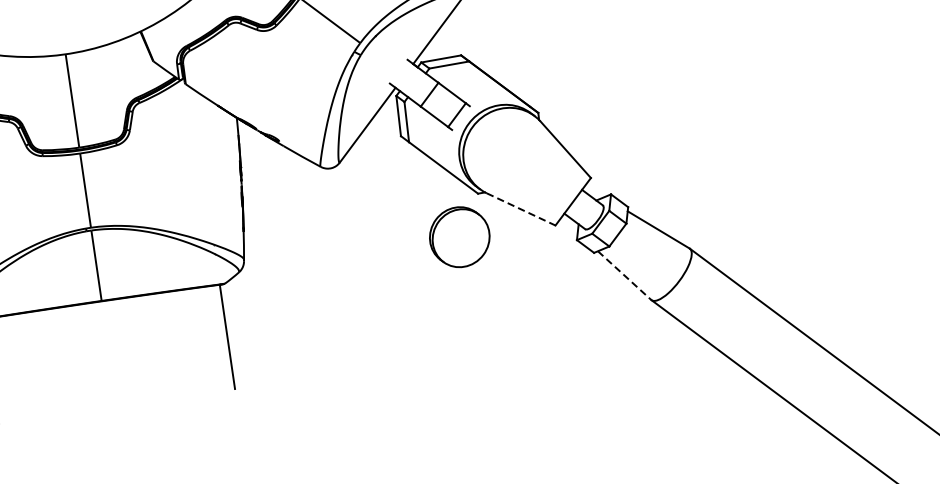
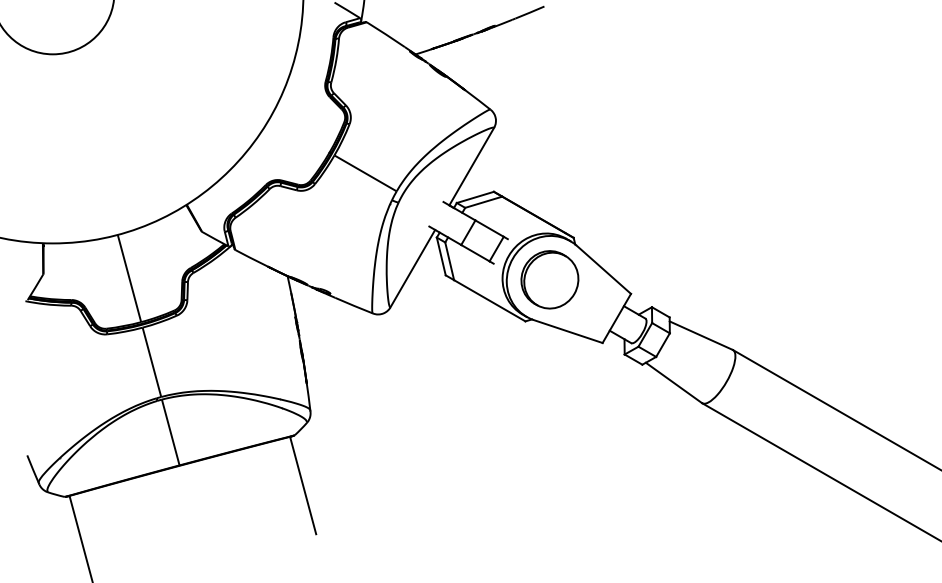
line: (521, 209) -> (568, 331), dashed -> solid
part: (459, 236) -> (549, 279), moved
line: (624, 275) -> (673, 382), dashed -> solid

